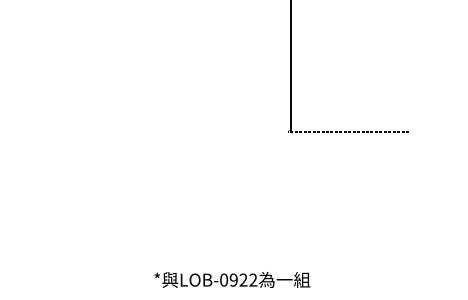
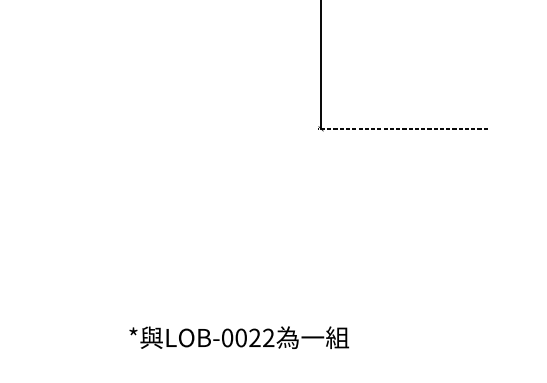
text: (233, 279) -> (240, 337), LOB-0922 -> LOB-0022

